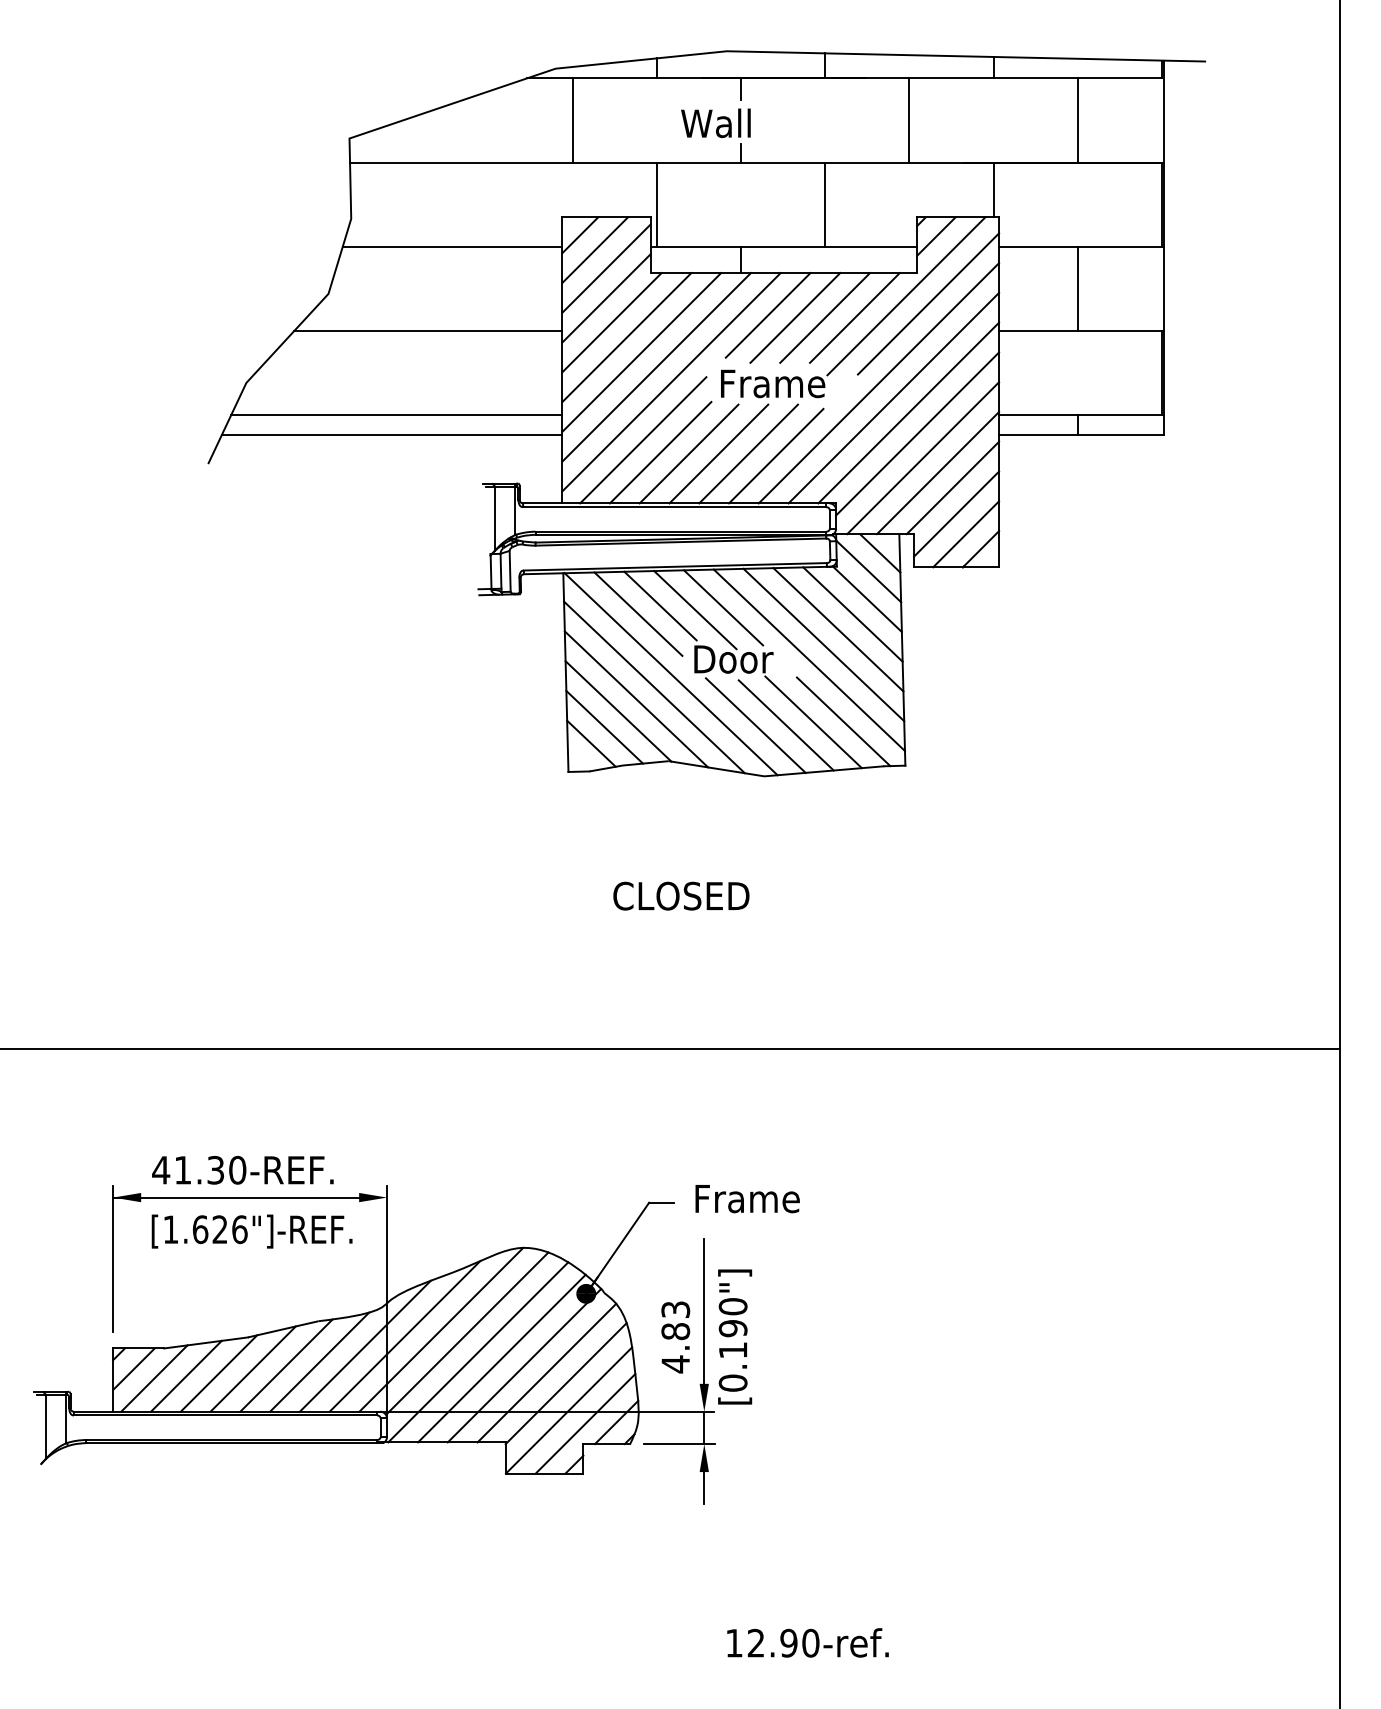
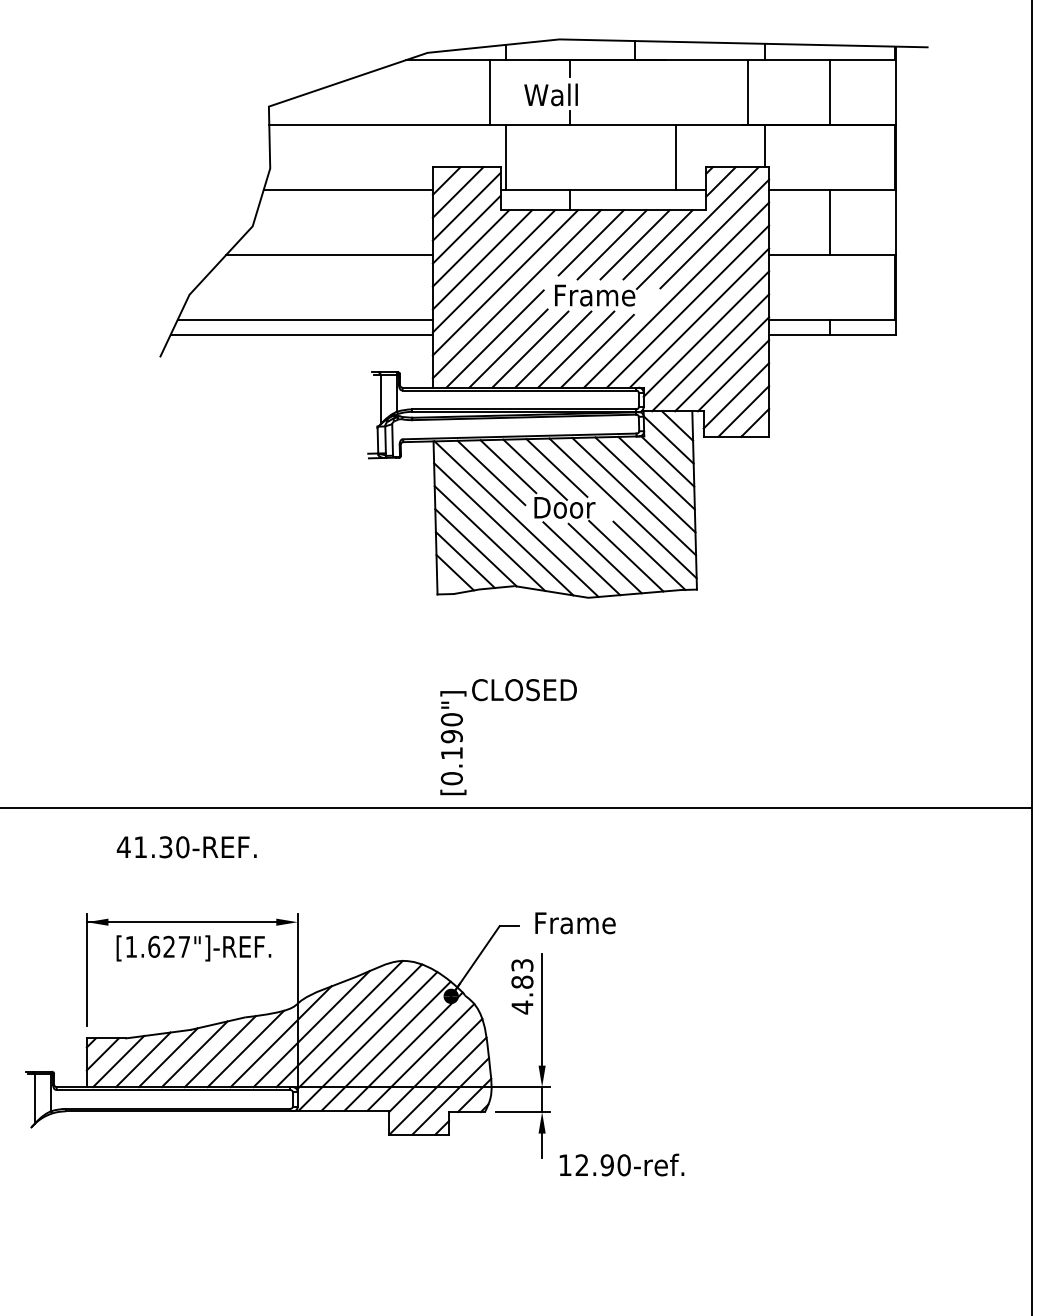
line: (572, 120) -> (489, 92), moved
line: (909, 120) -> (747, 92), moved
line: (825, 204) -> (676, 157), moved
text: (242, 1170) -> (186, 847), moved
text: (239, 1229) -> (184, 946), [1.626"]-REF. -> [1.627"]-REF.
text: (735, 1336) -> (453, 742), moved
text: (675, 1337) -> (522, 986), moved
text: (807, 1642) -> (621, 1164), moved

